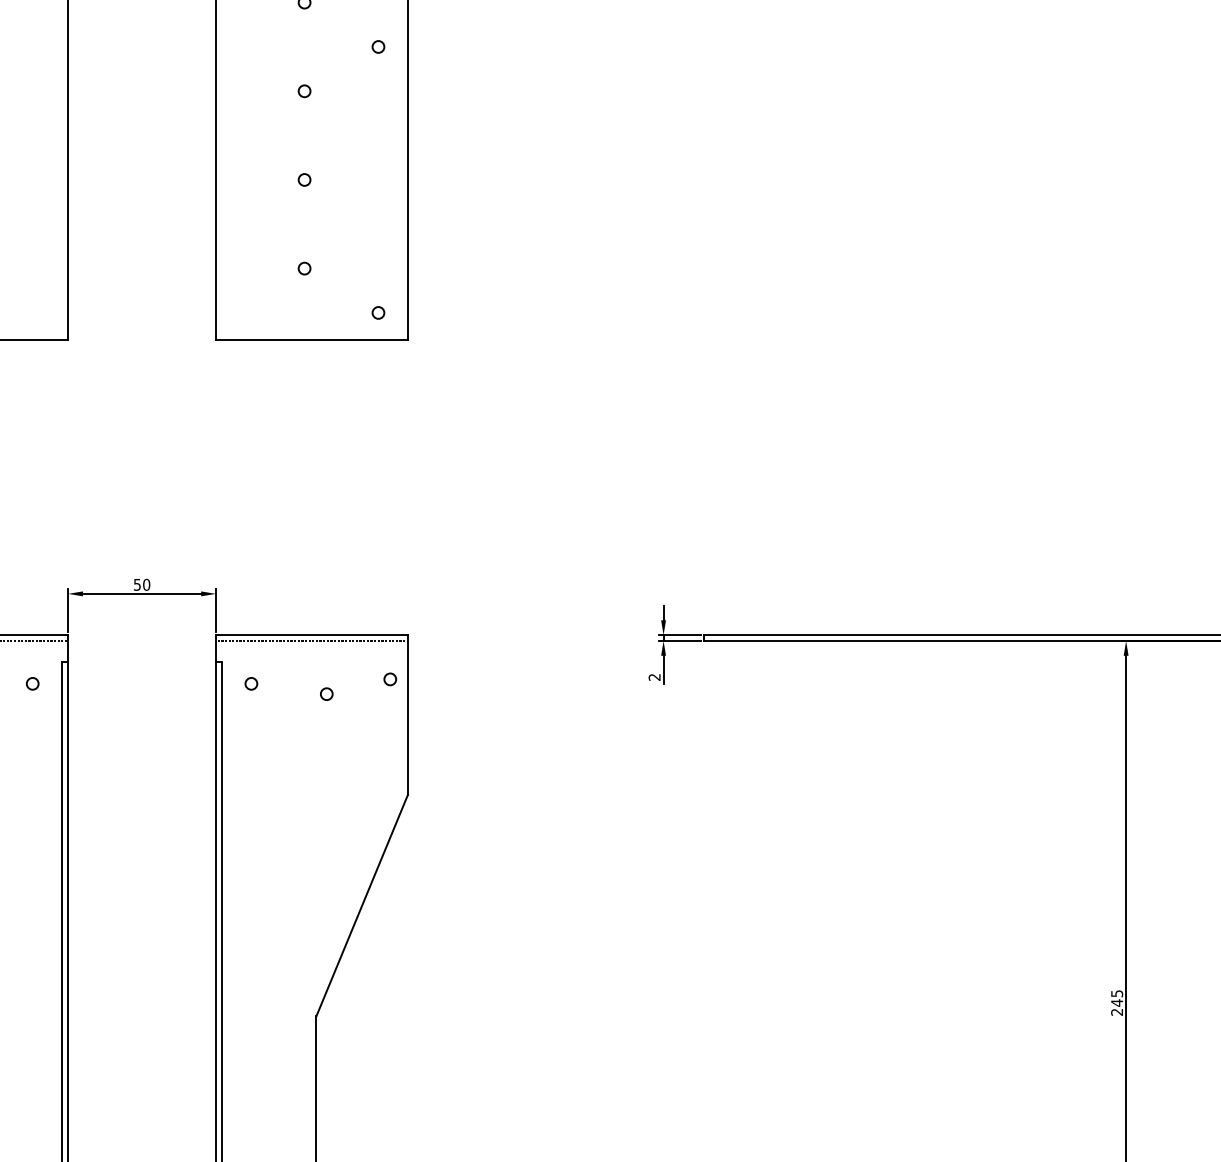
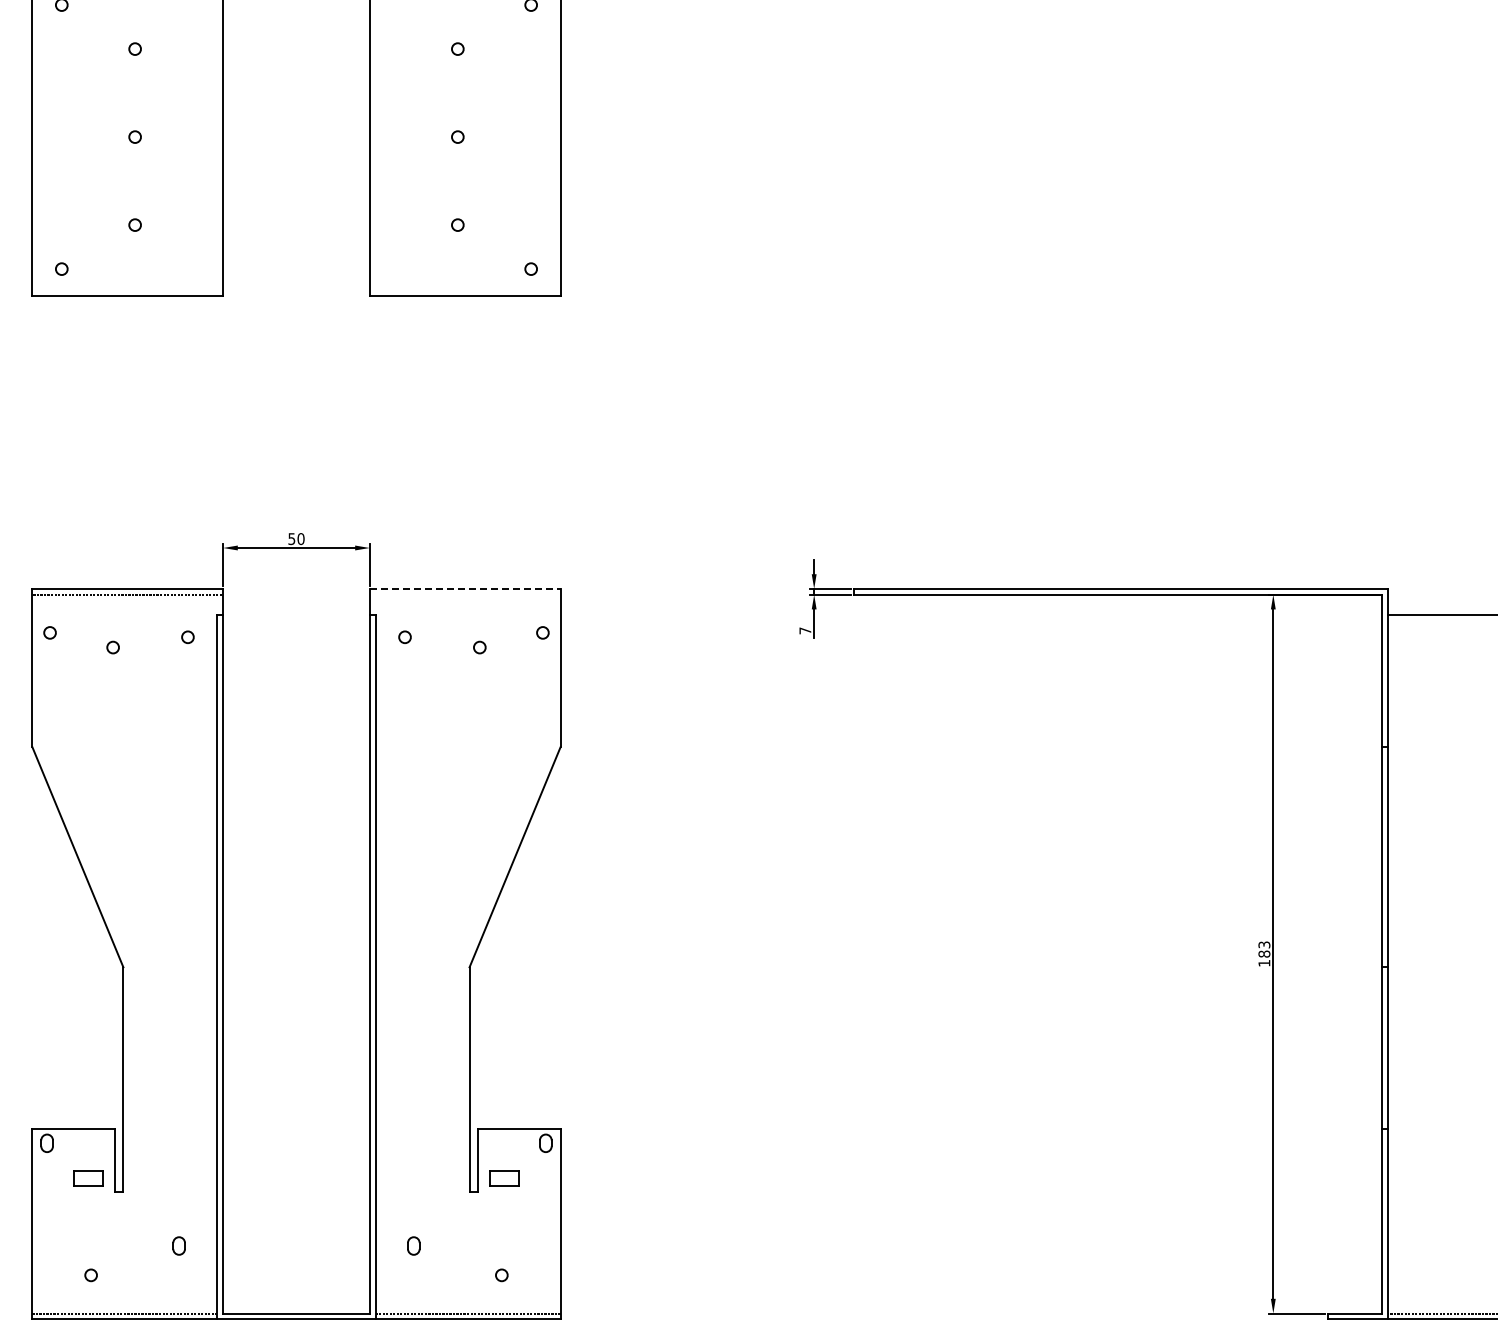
line: (312, 634) -> (465, 588), solid -> dashed
line: (311, 640) -> (464, 594), removed
text: (654, 676) -> (805, 630), 2 -> 7
text: (1117, 1002) -> (1264, 953), 245 -> 183

